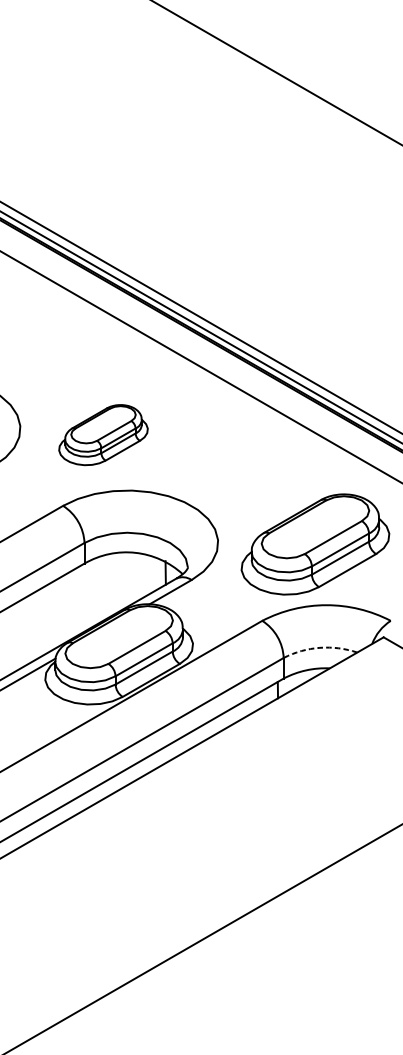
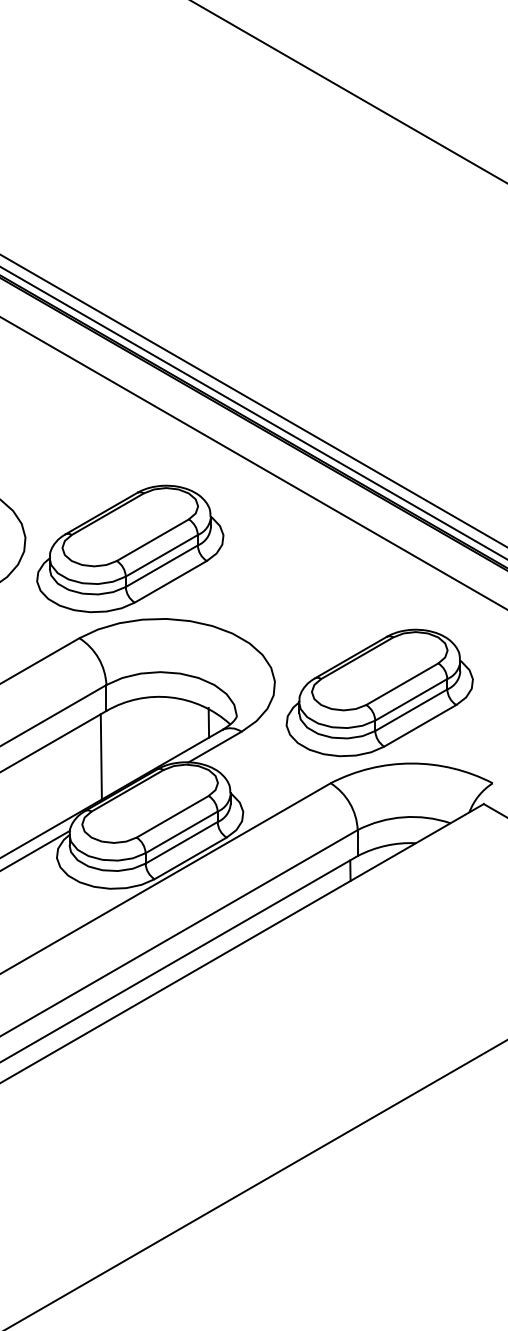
part: (103, 434) -> (130, 548), size x1.67
part: (315, 544) -> (379, 692), moved
line: (79, 599) -> (100, 756), added
arc: (320, 647) -> (403, 817), dashed -> solid

